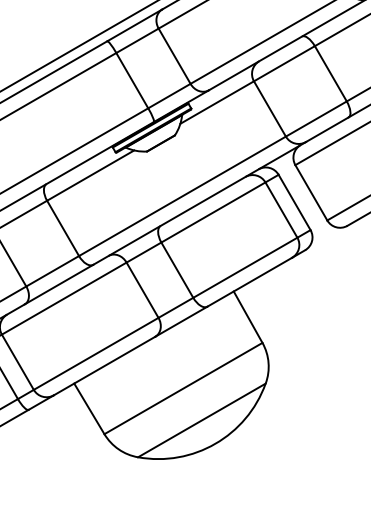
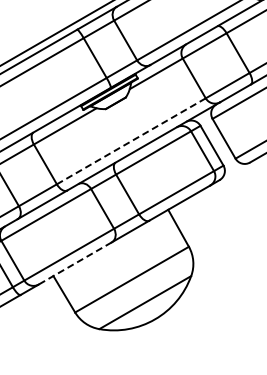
line: (182, 196) -> (131, 141), solid -> dashed
line: (103, 366) -> (74, 263), solid -> dashed

